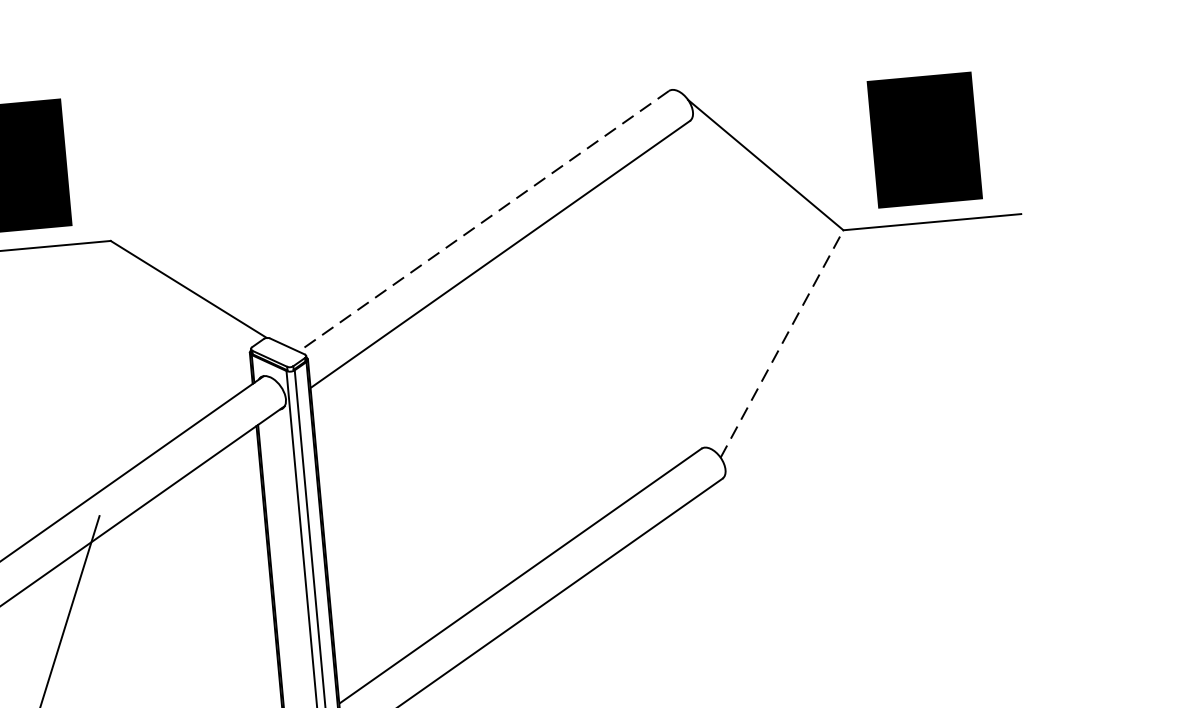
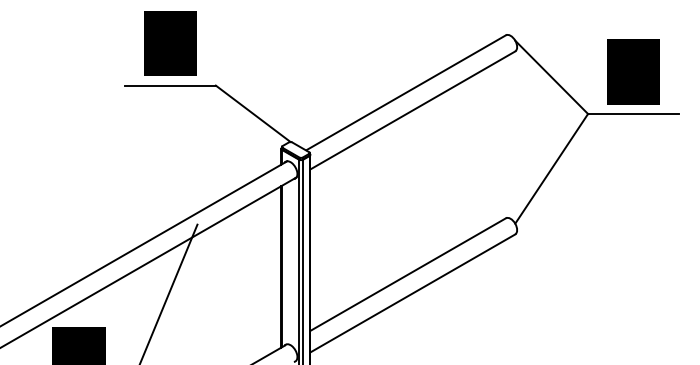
line: (482, 220) -> (405, 92), dashed -> solid
line: (781, 343) -> (551, 168), dashed -> solid

